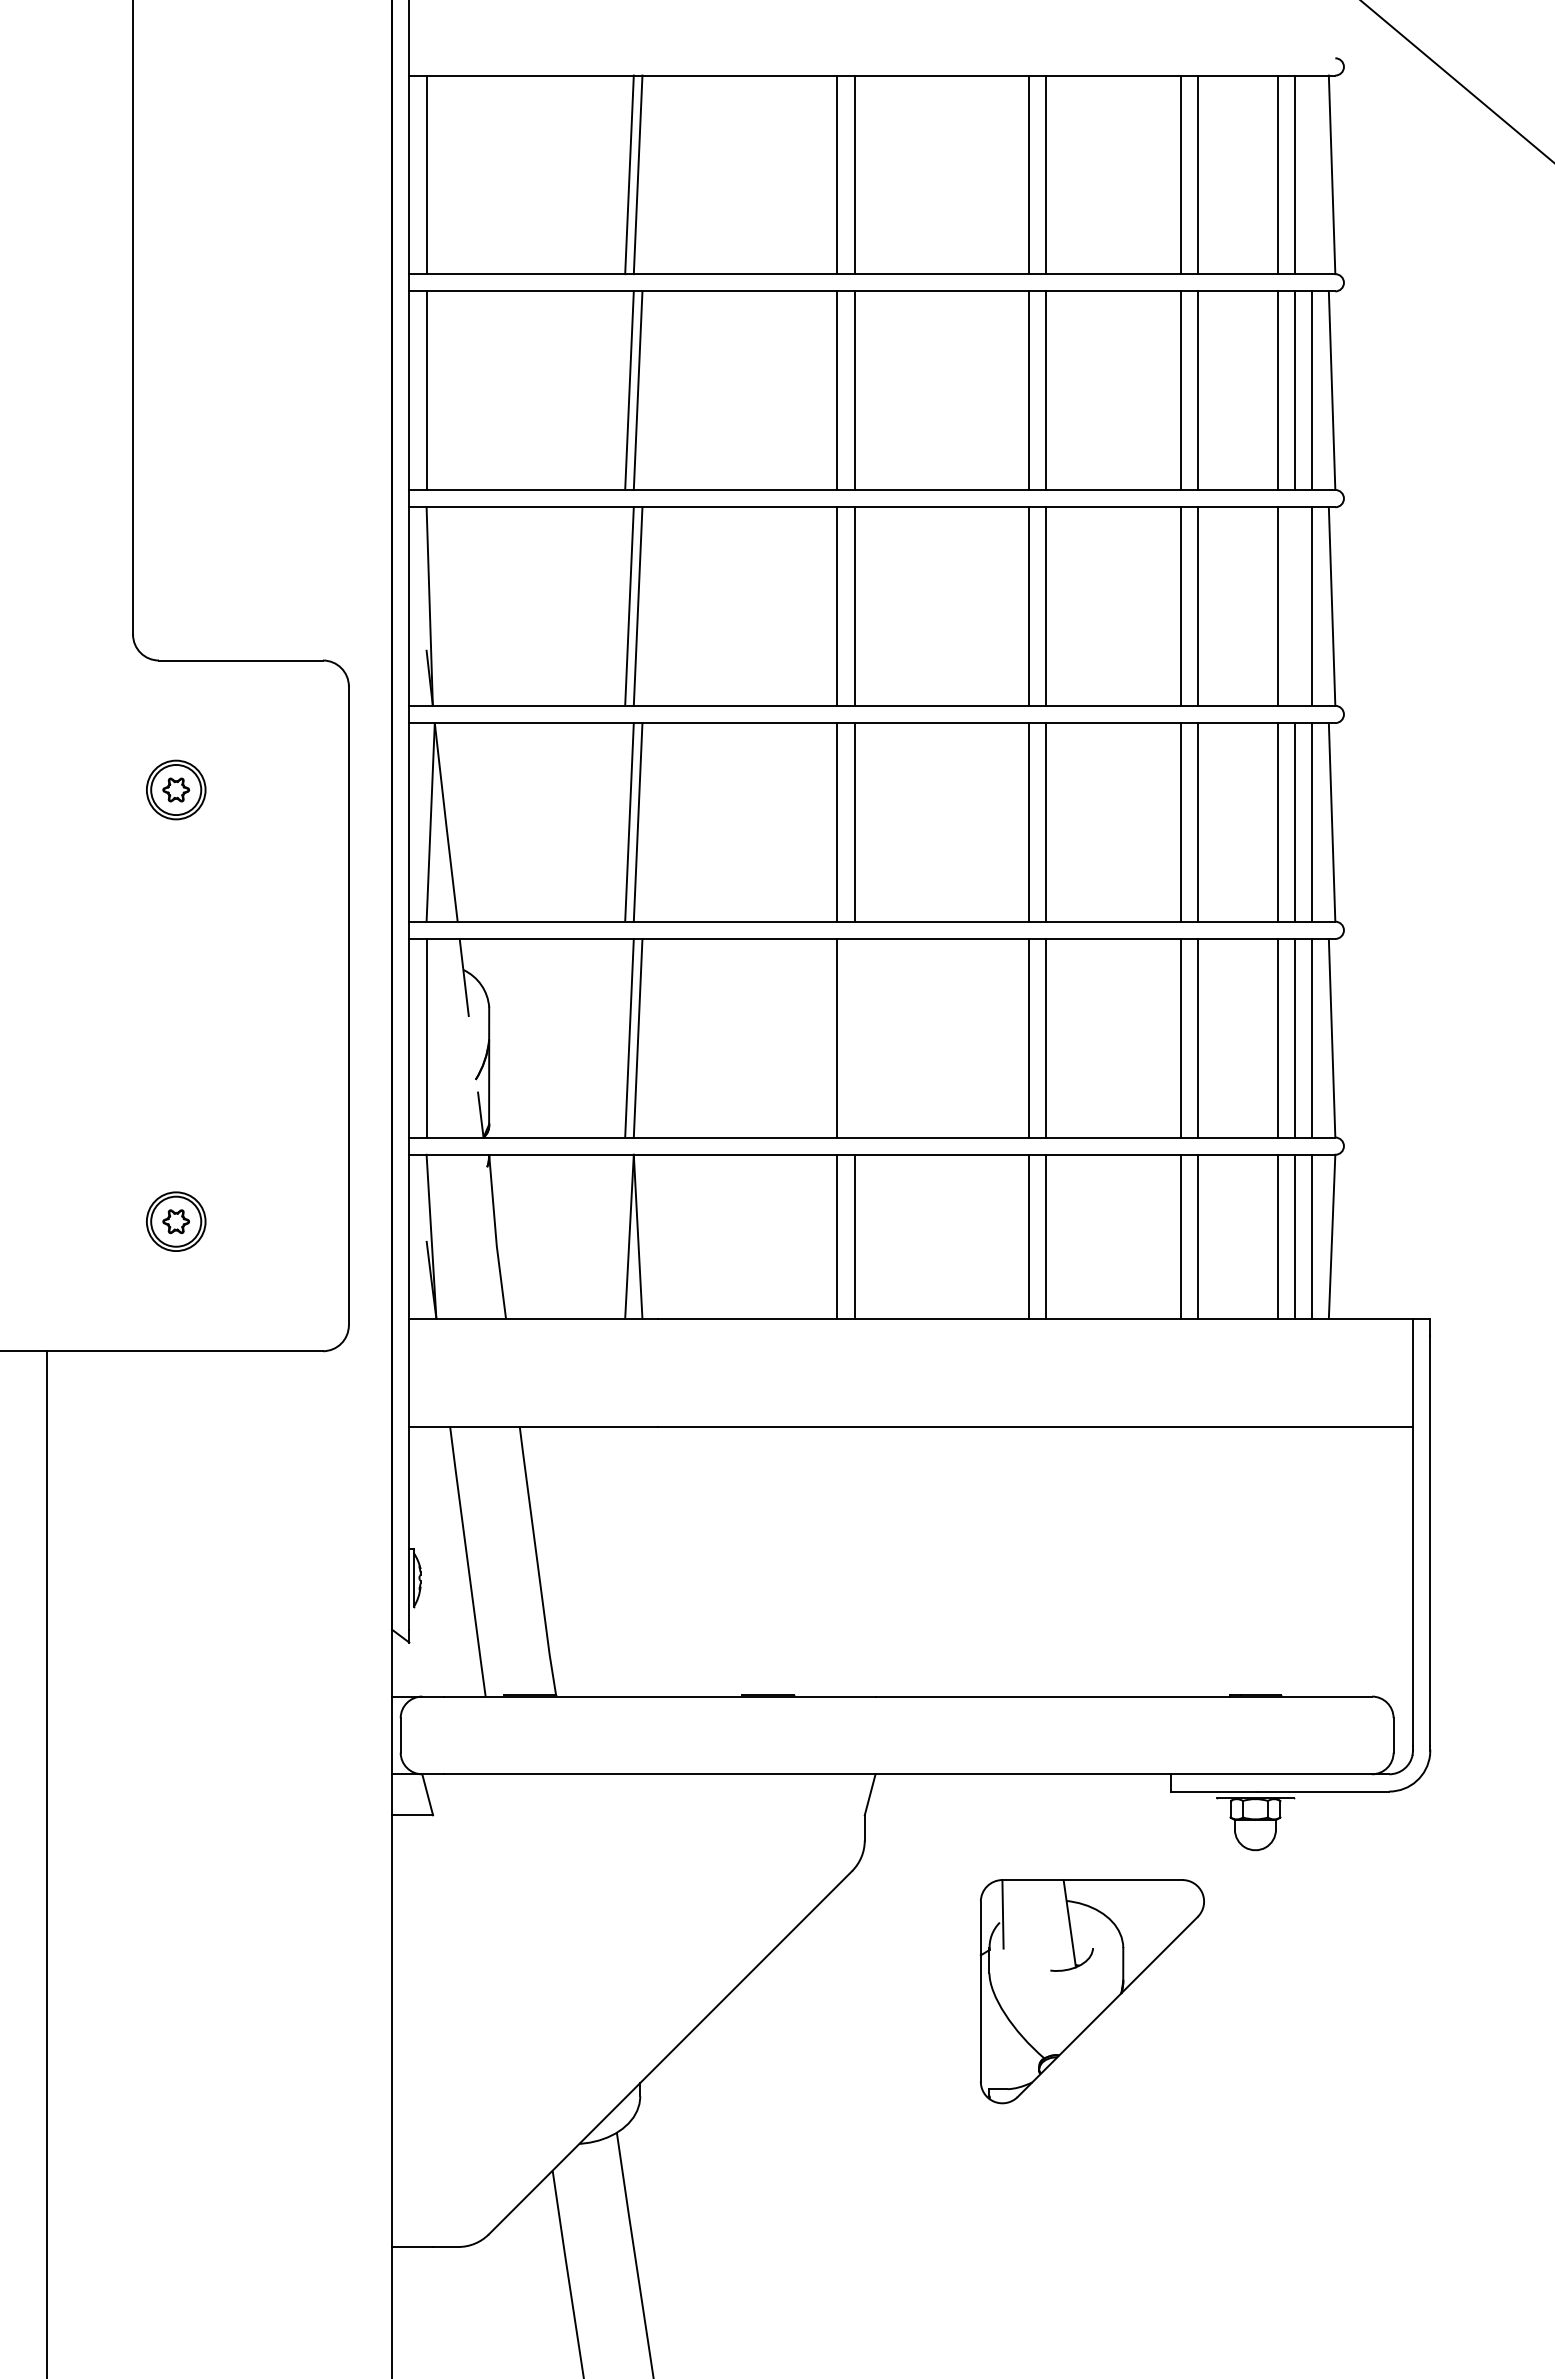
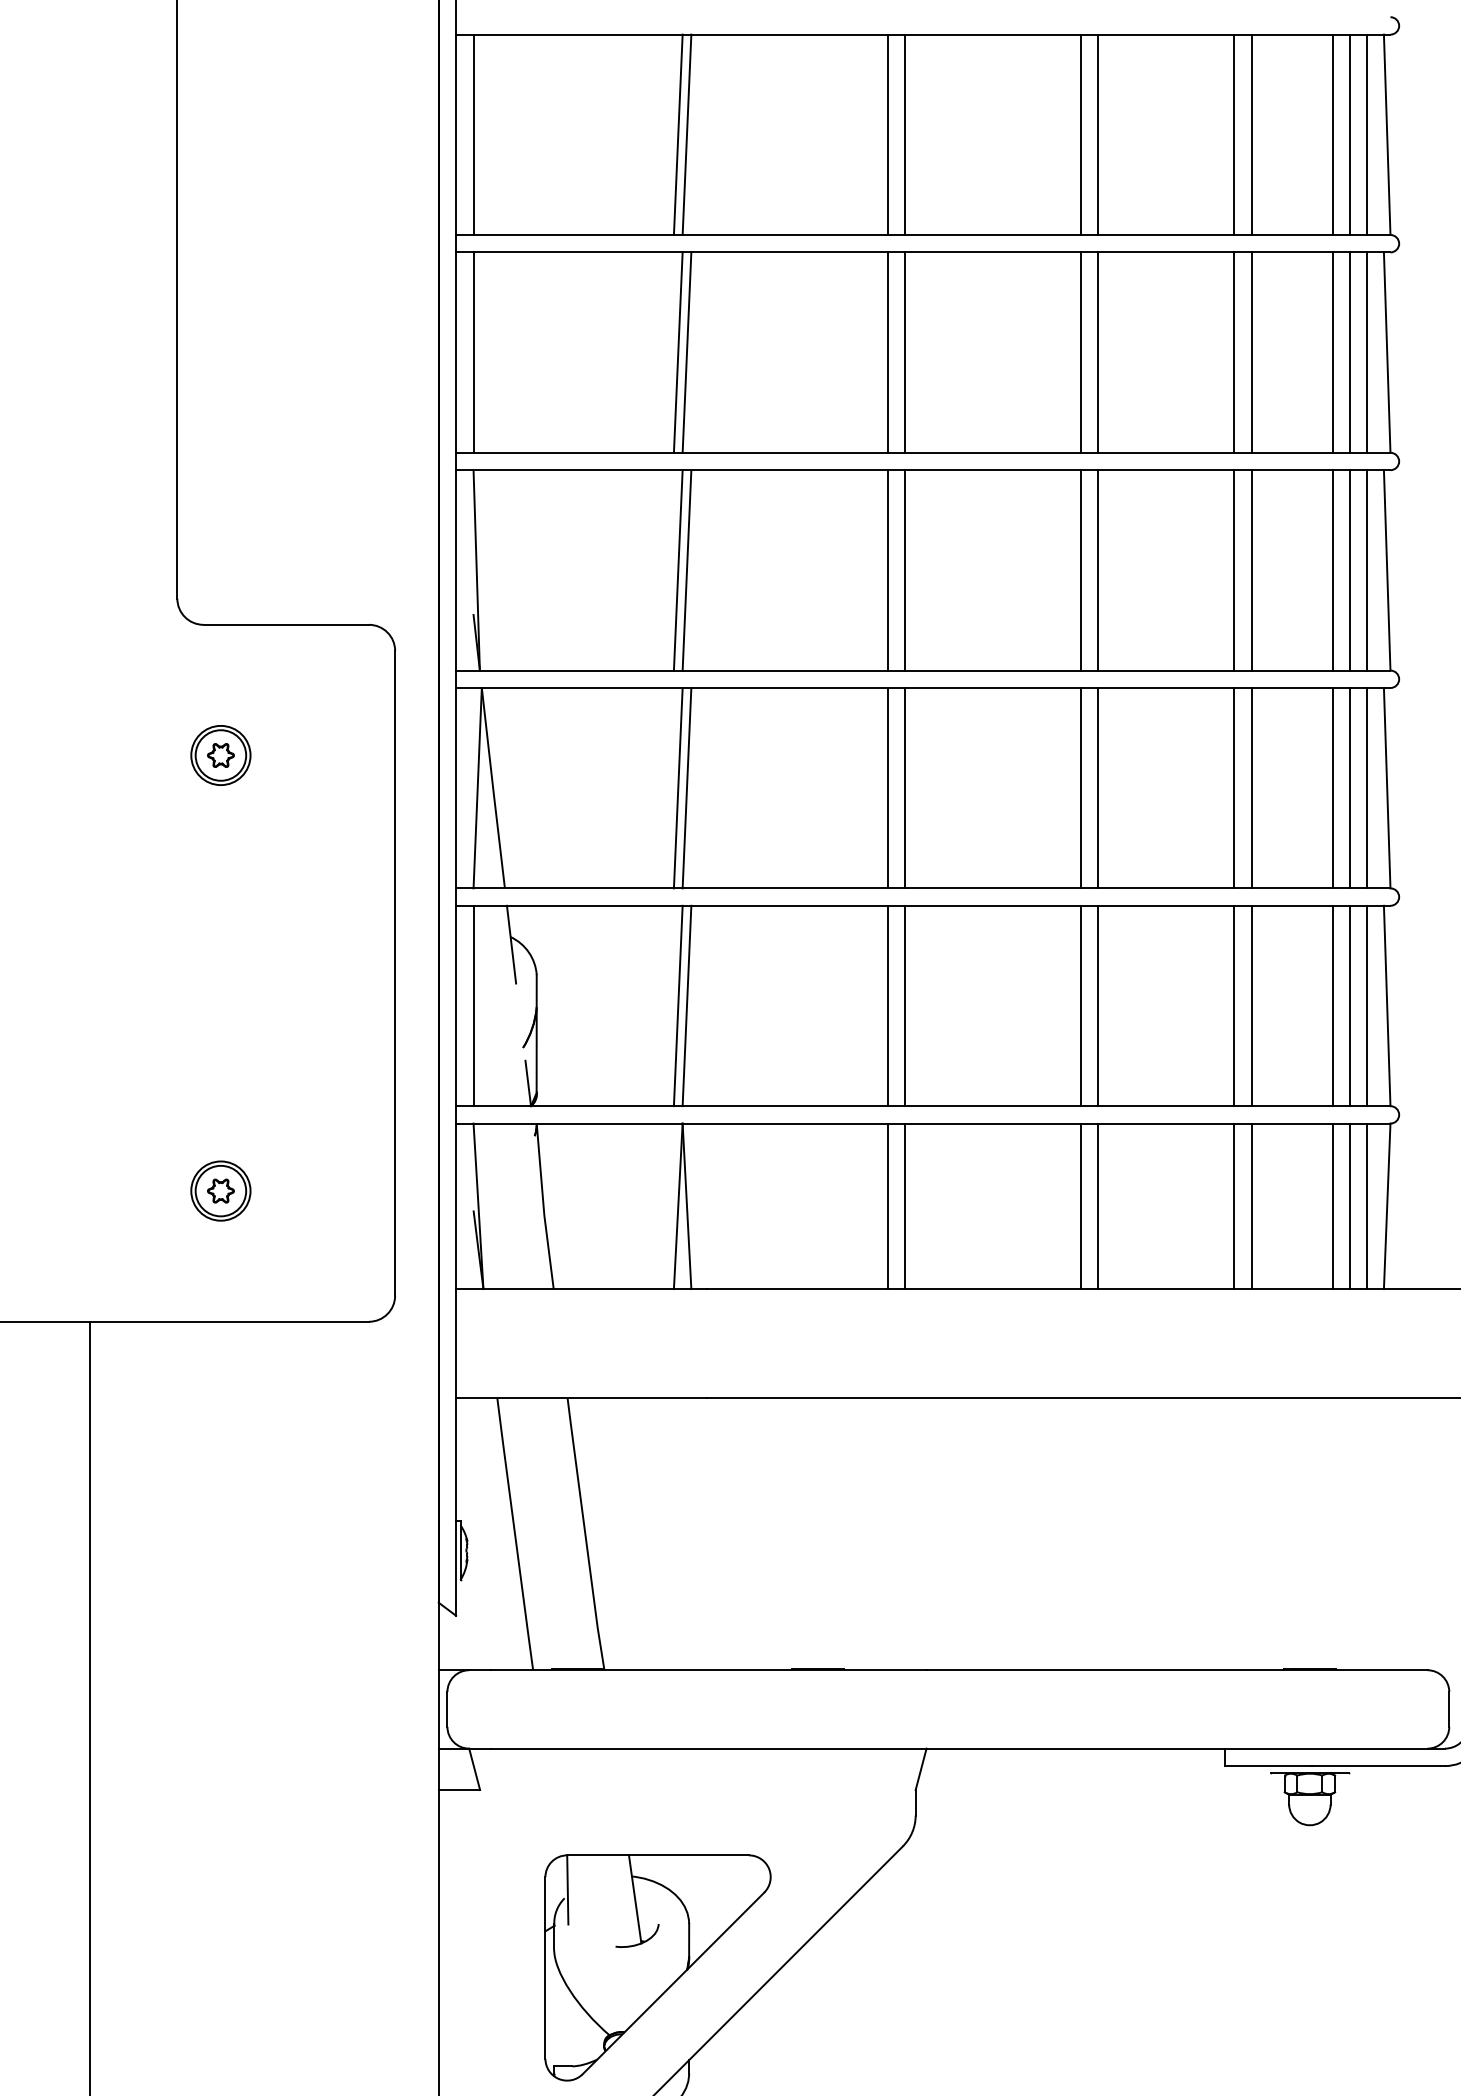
line: (1311, 174) -> (1366, 134), added
line: (1295, 606) -> (1350, 570), added
line: (854, 1037) -> (905, 1005), added
part: (1091, 1991) -> (657, 1967), moved

